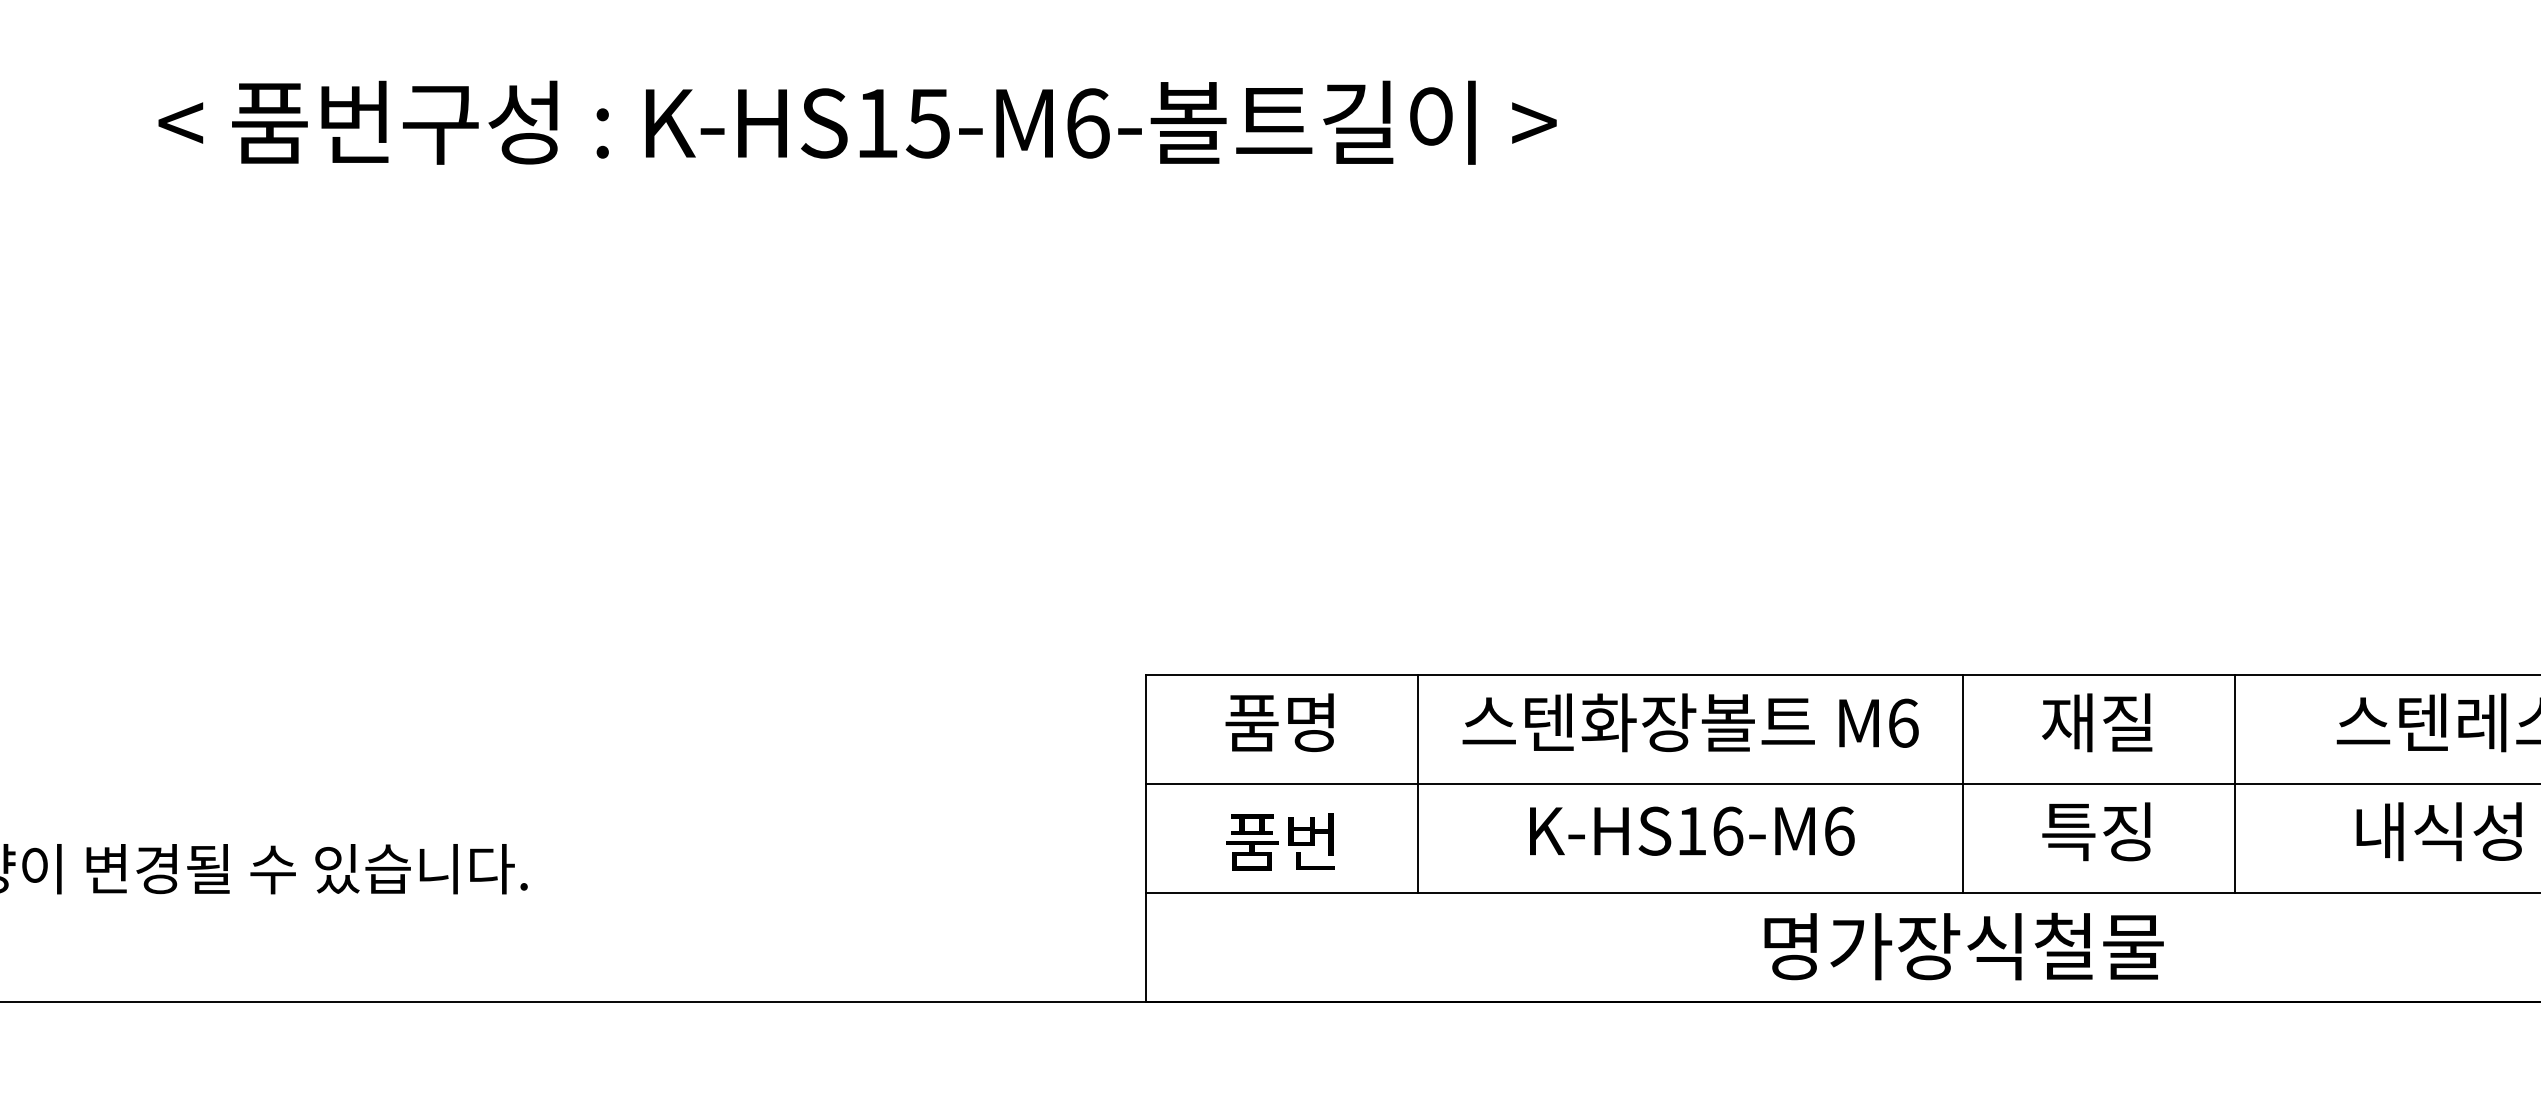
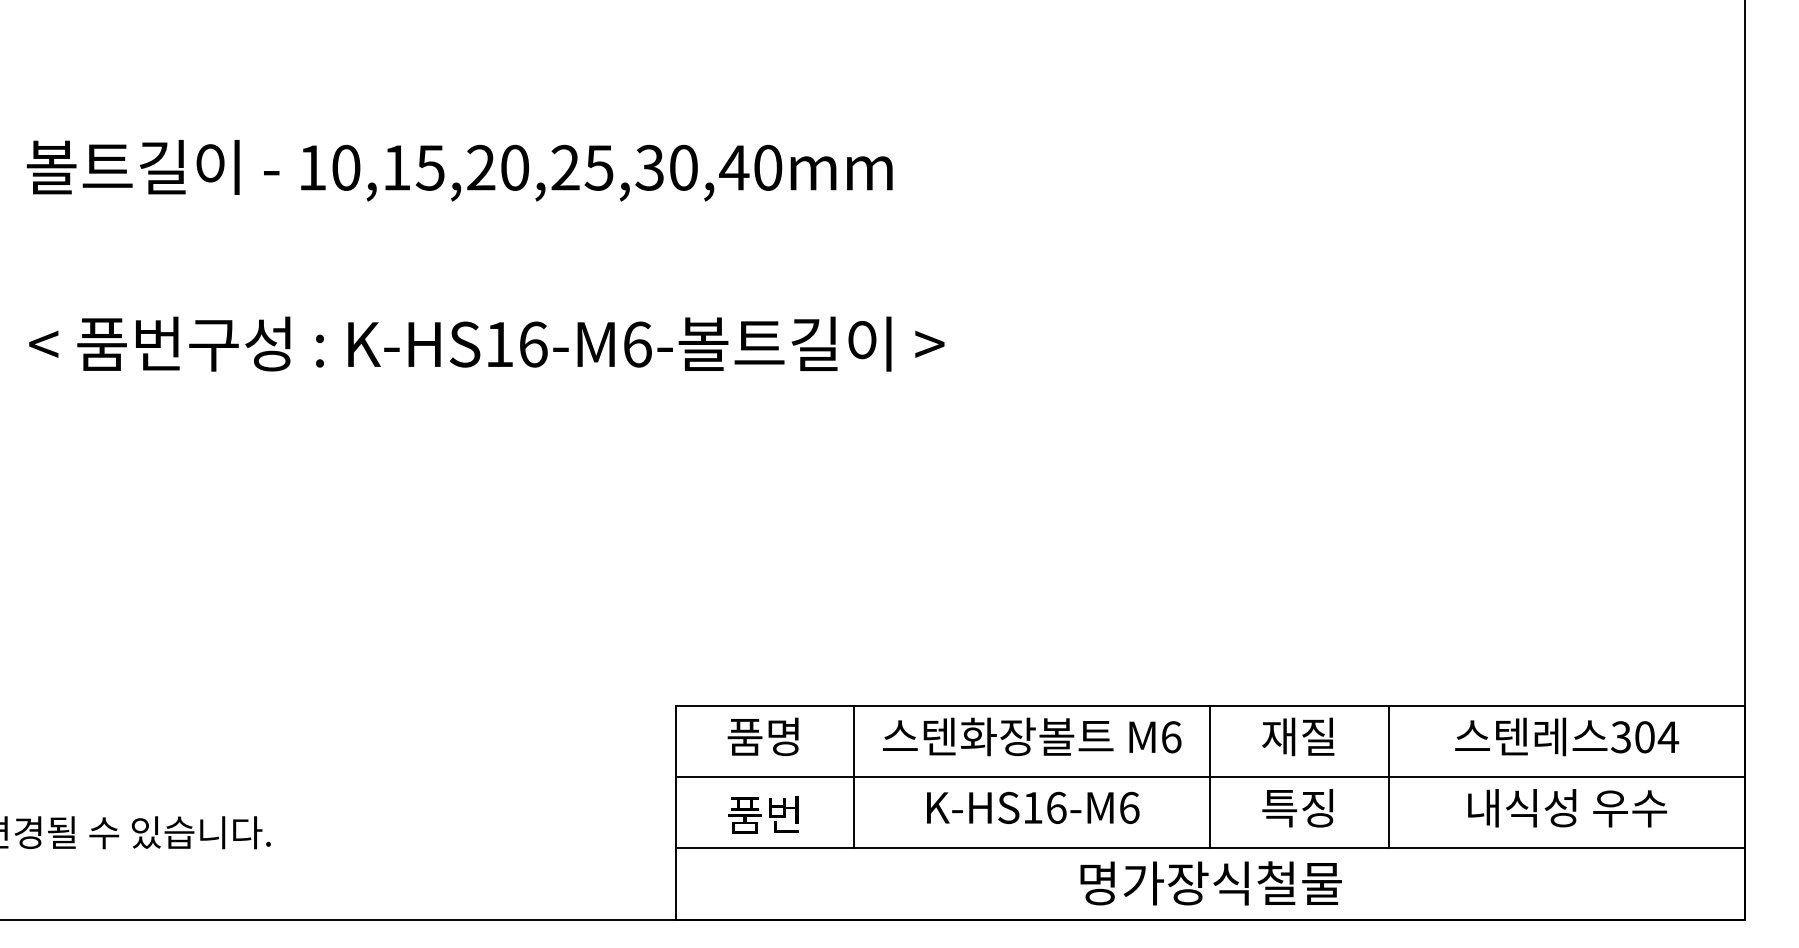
text: (927, 123) -> (532, 344), K-HS15-M6- -> K-HS16-M6-

